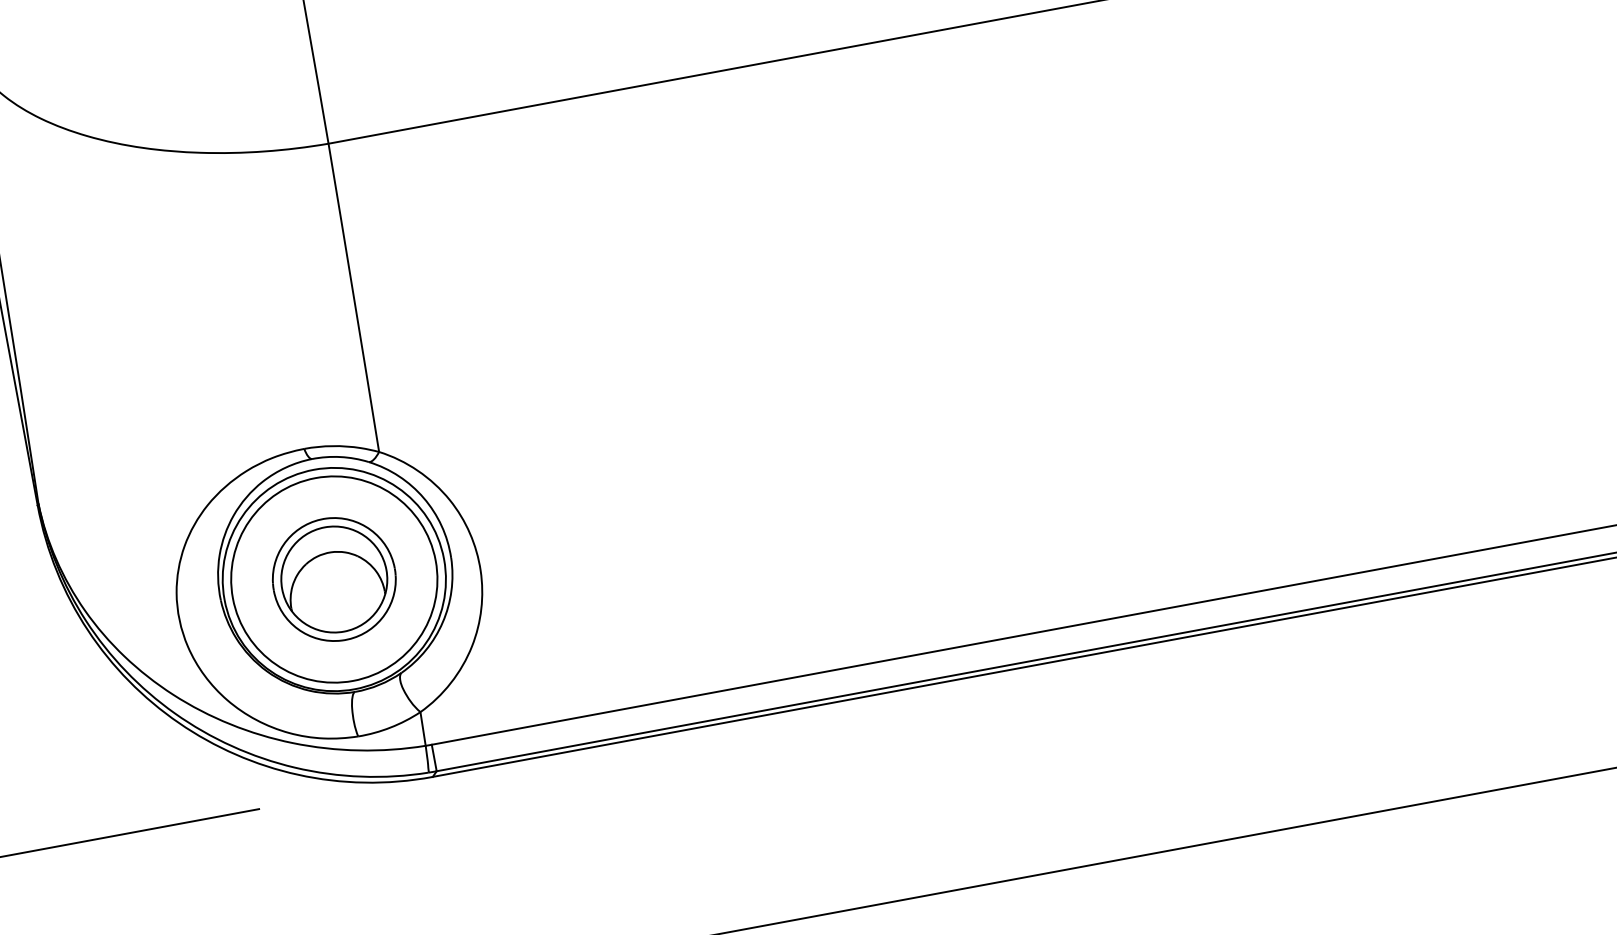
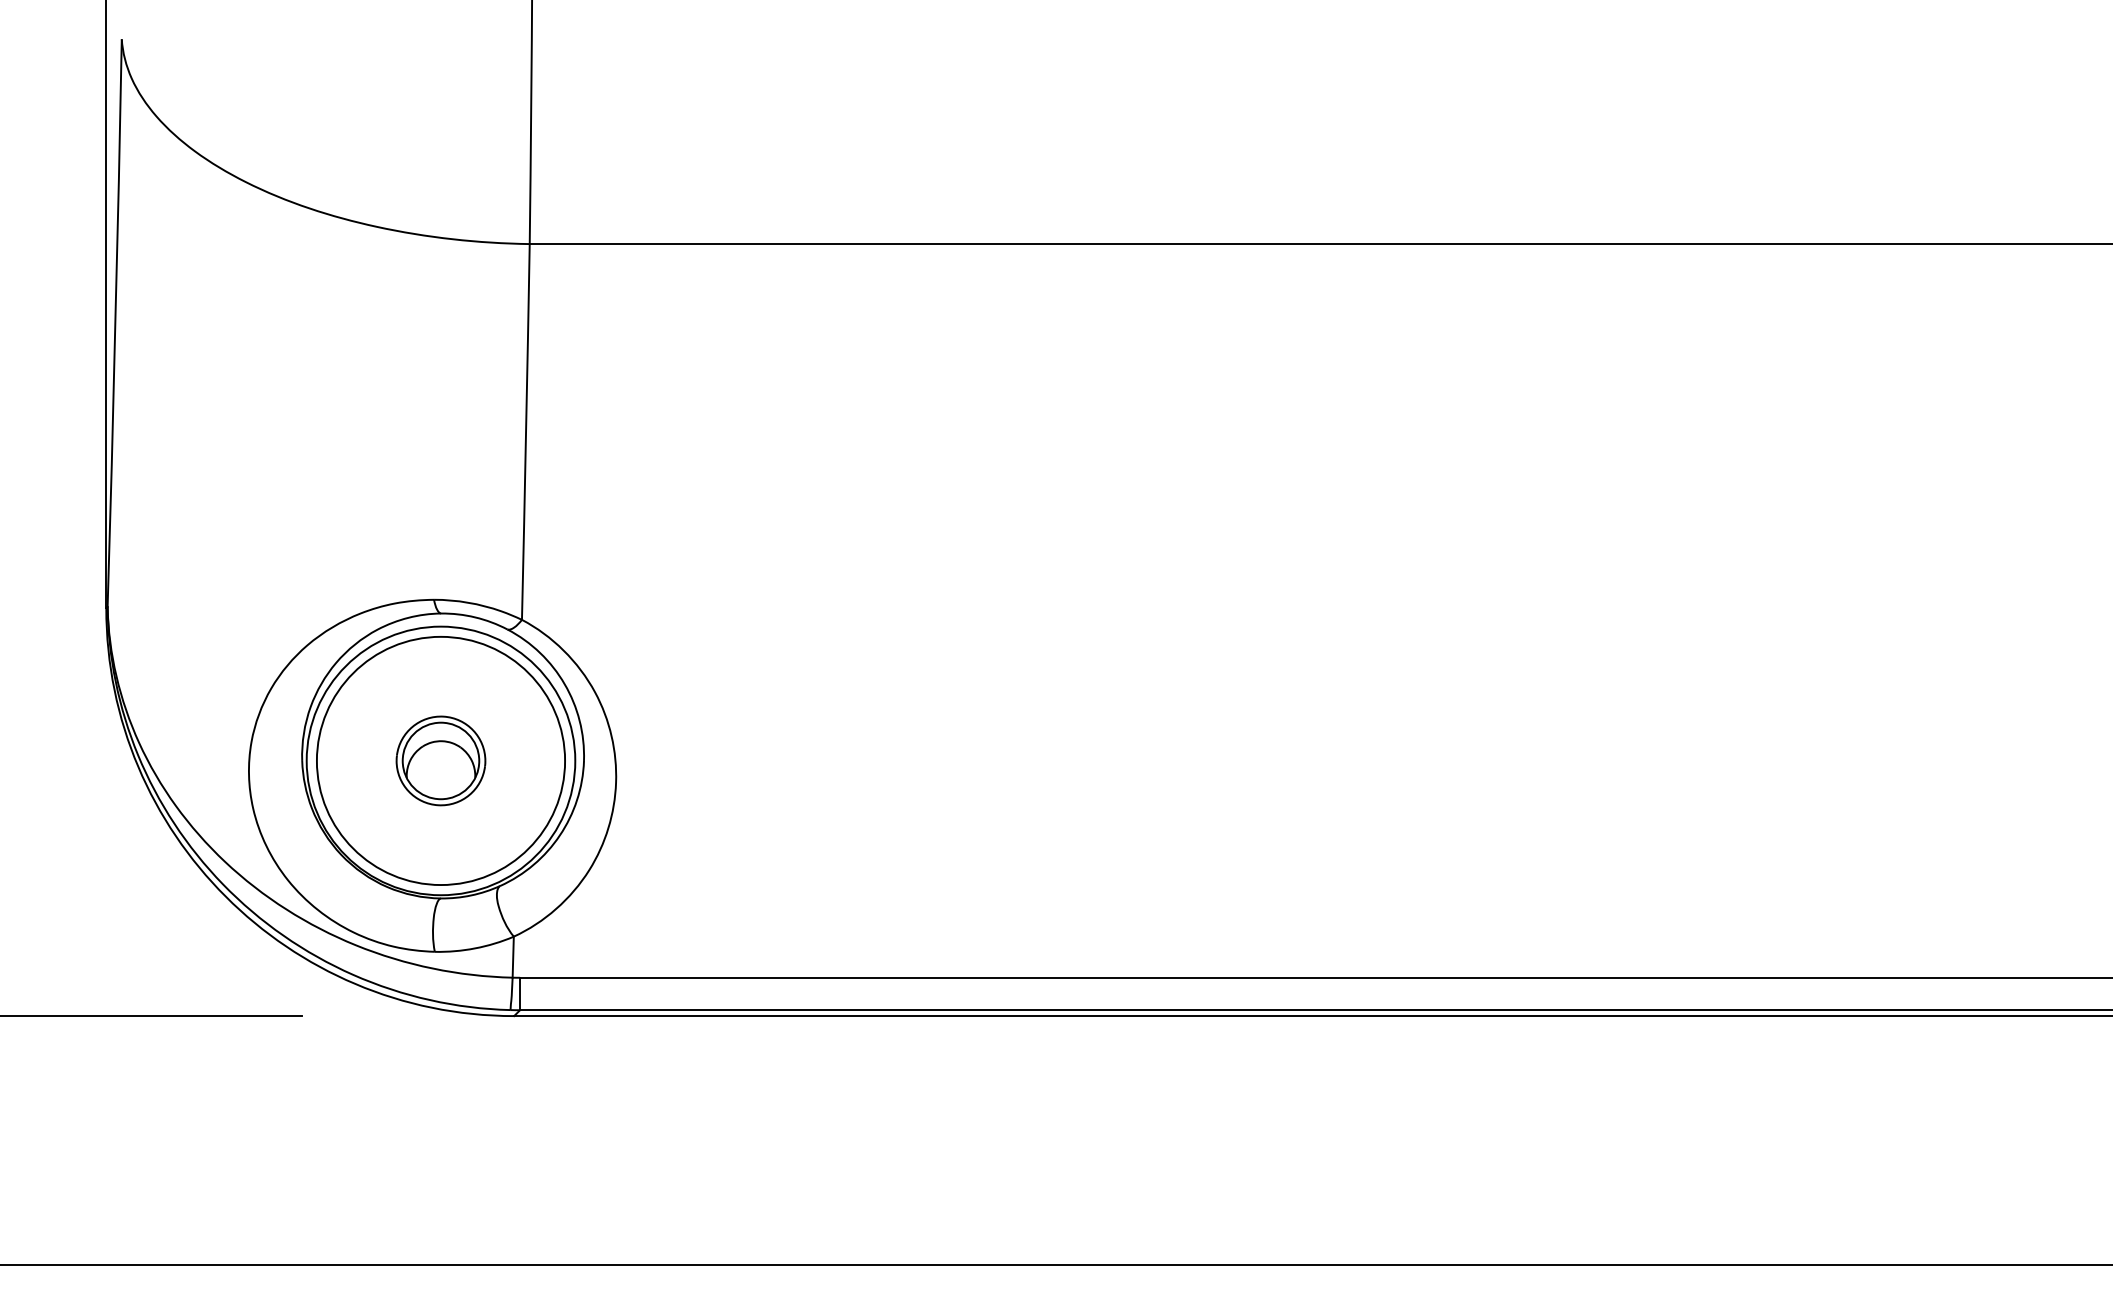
part: (333, 579) -> (440, 760), size x0.6

